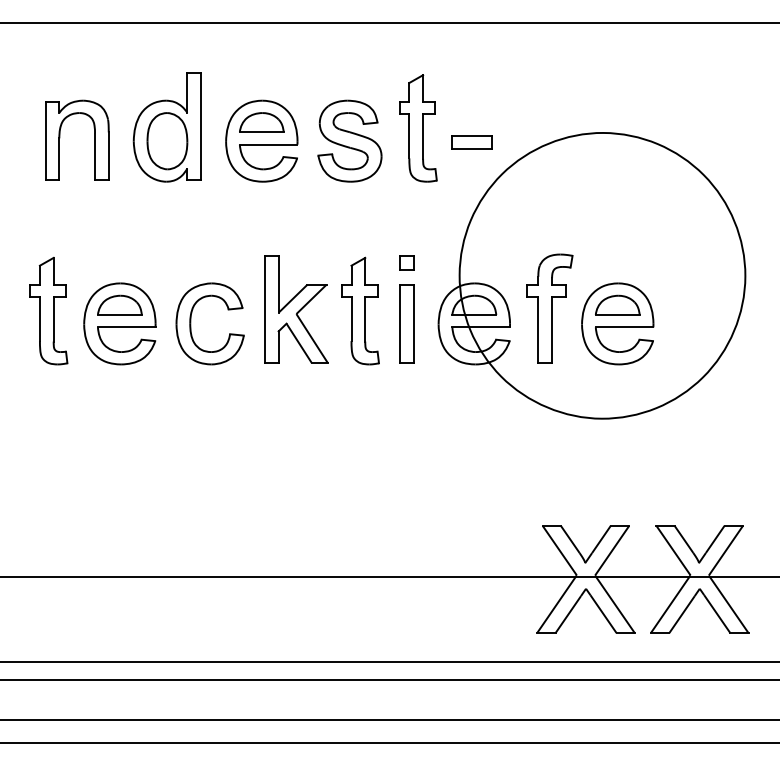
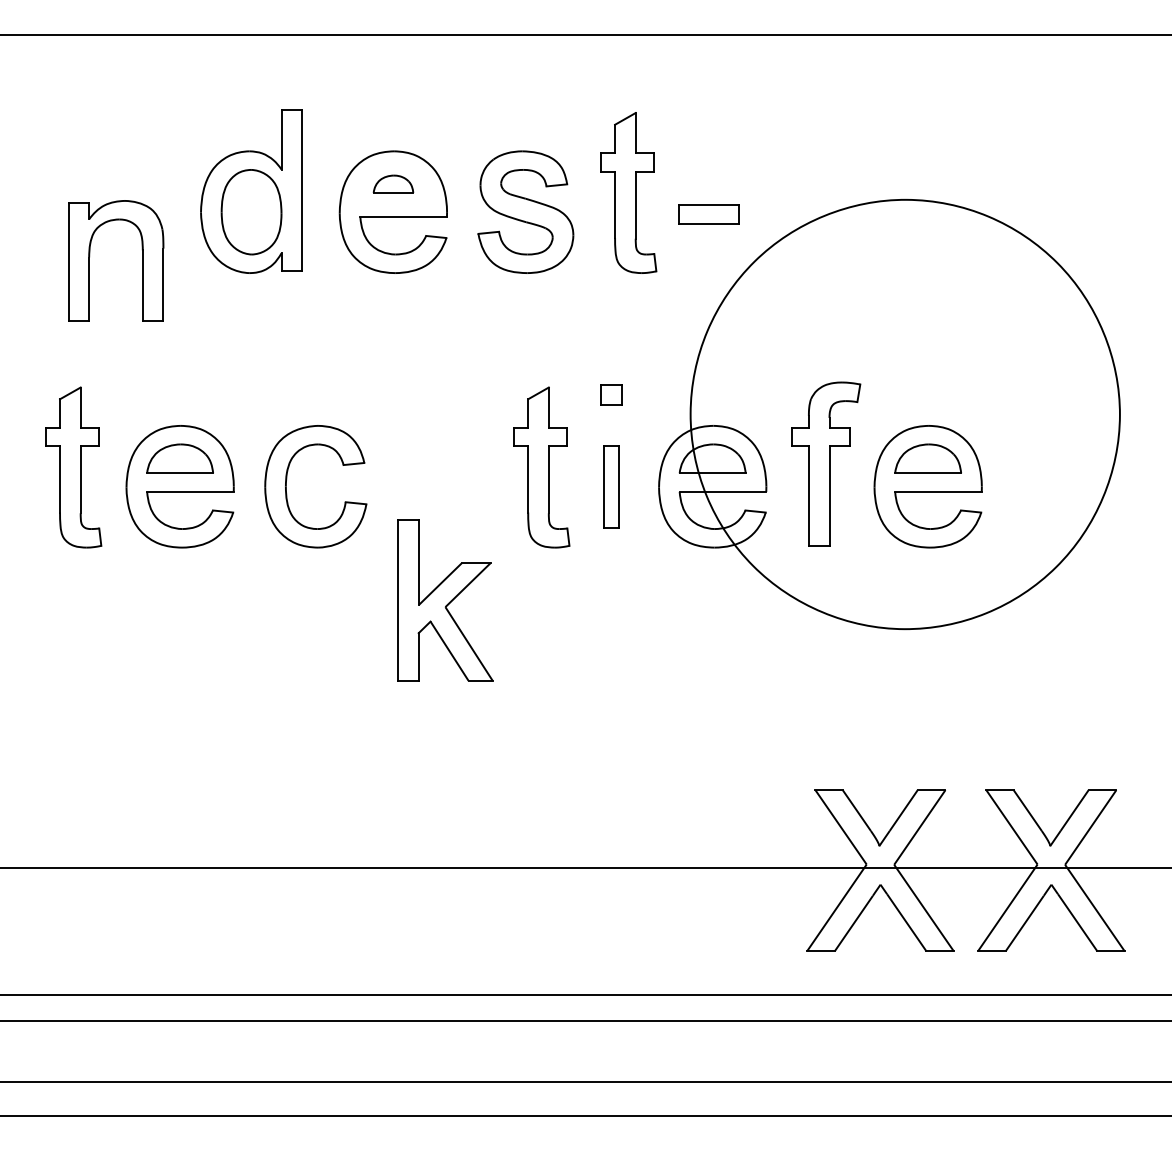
part: (261, 122) -> (392, 184), size x0.6
part: (94, 139) -> (142, 259), moved
part: (296, 309) -> (445, 600), moved
part: (406, 323) -> (610, 486), size x0.7

